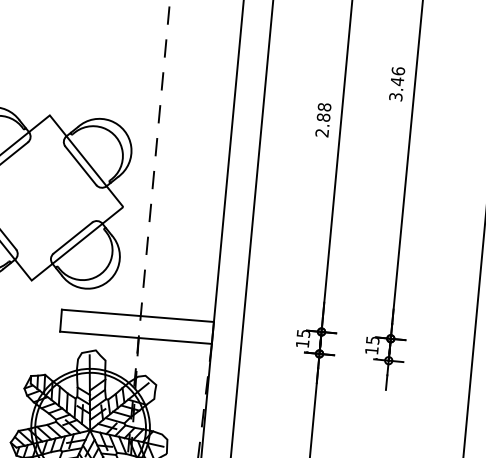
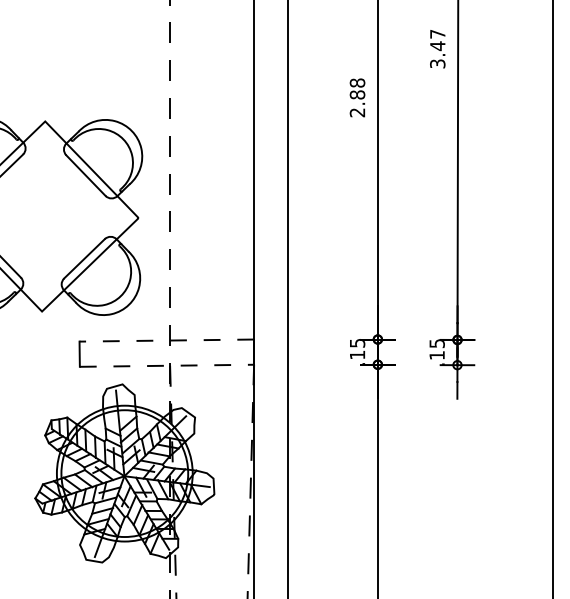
text: (398, 70) -> (437, 33), 3.46 -> 3.47
line: (137, 315) -> (166, 340), solid -> dashed
line: (136, 337) -> (167, 365), solid -> dashed

